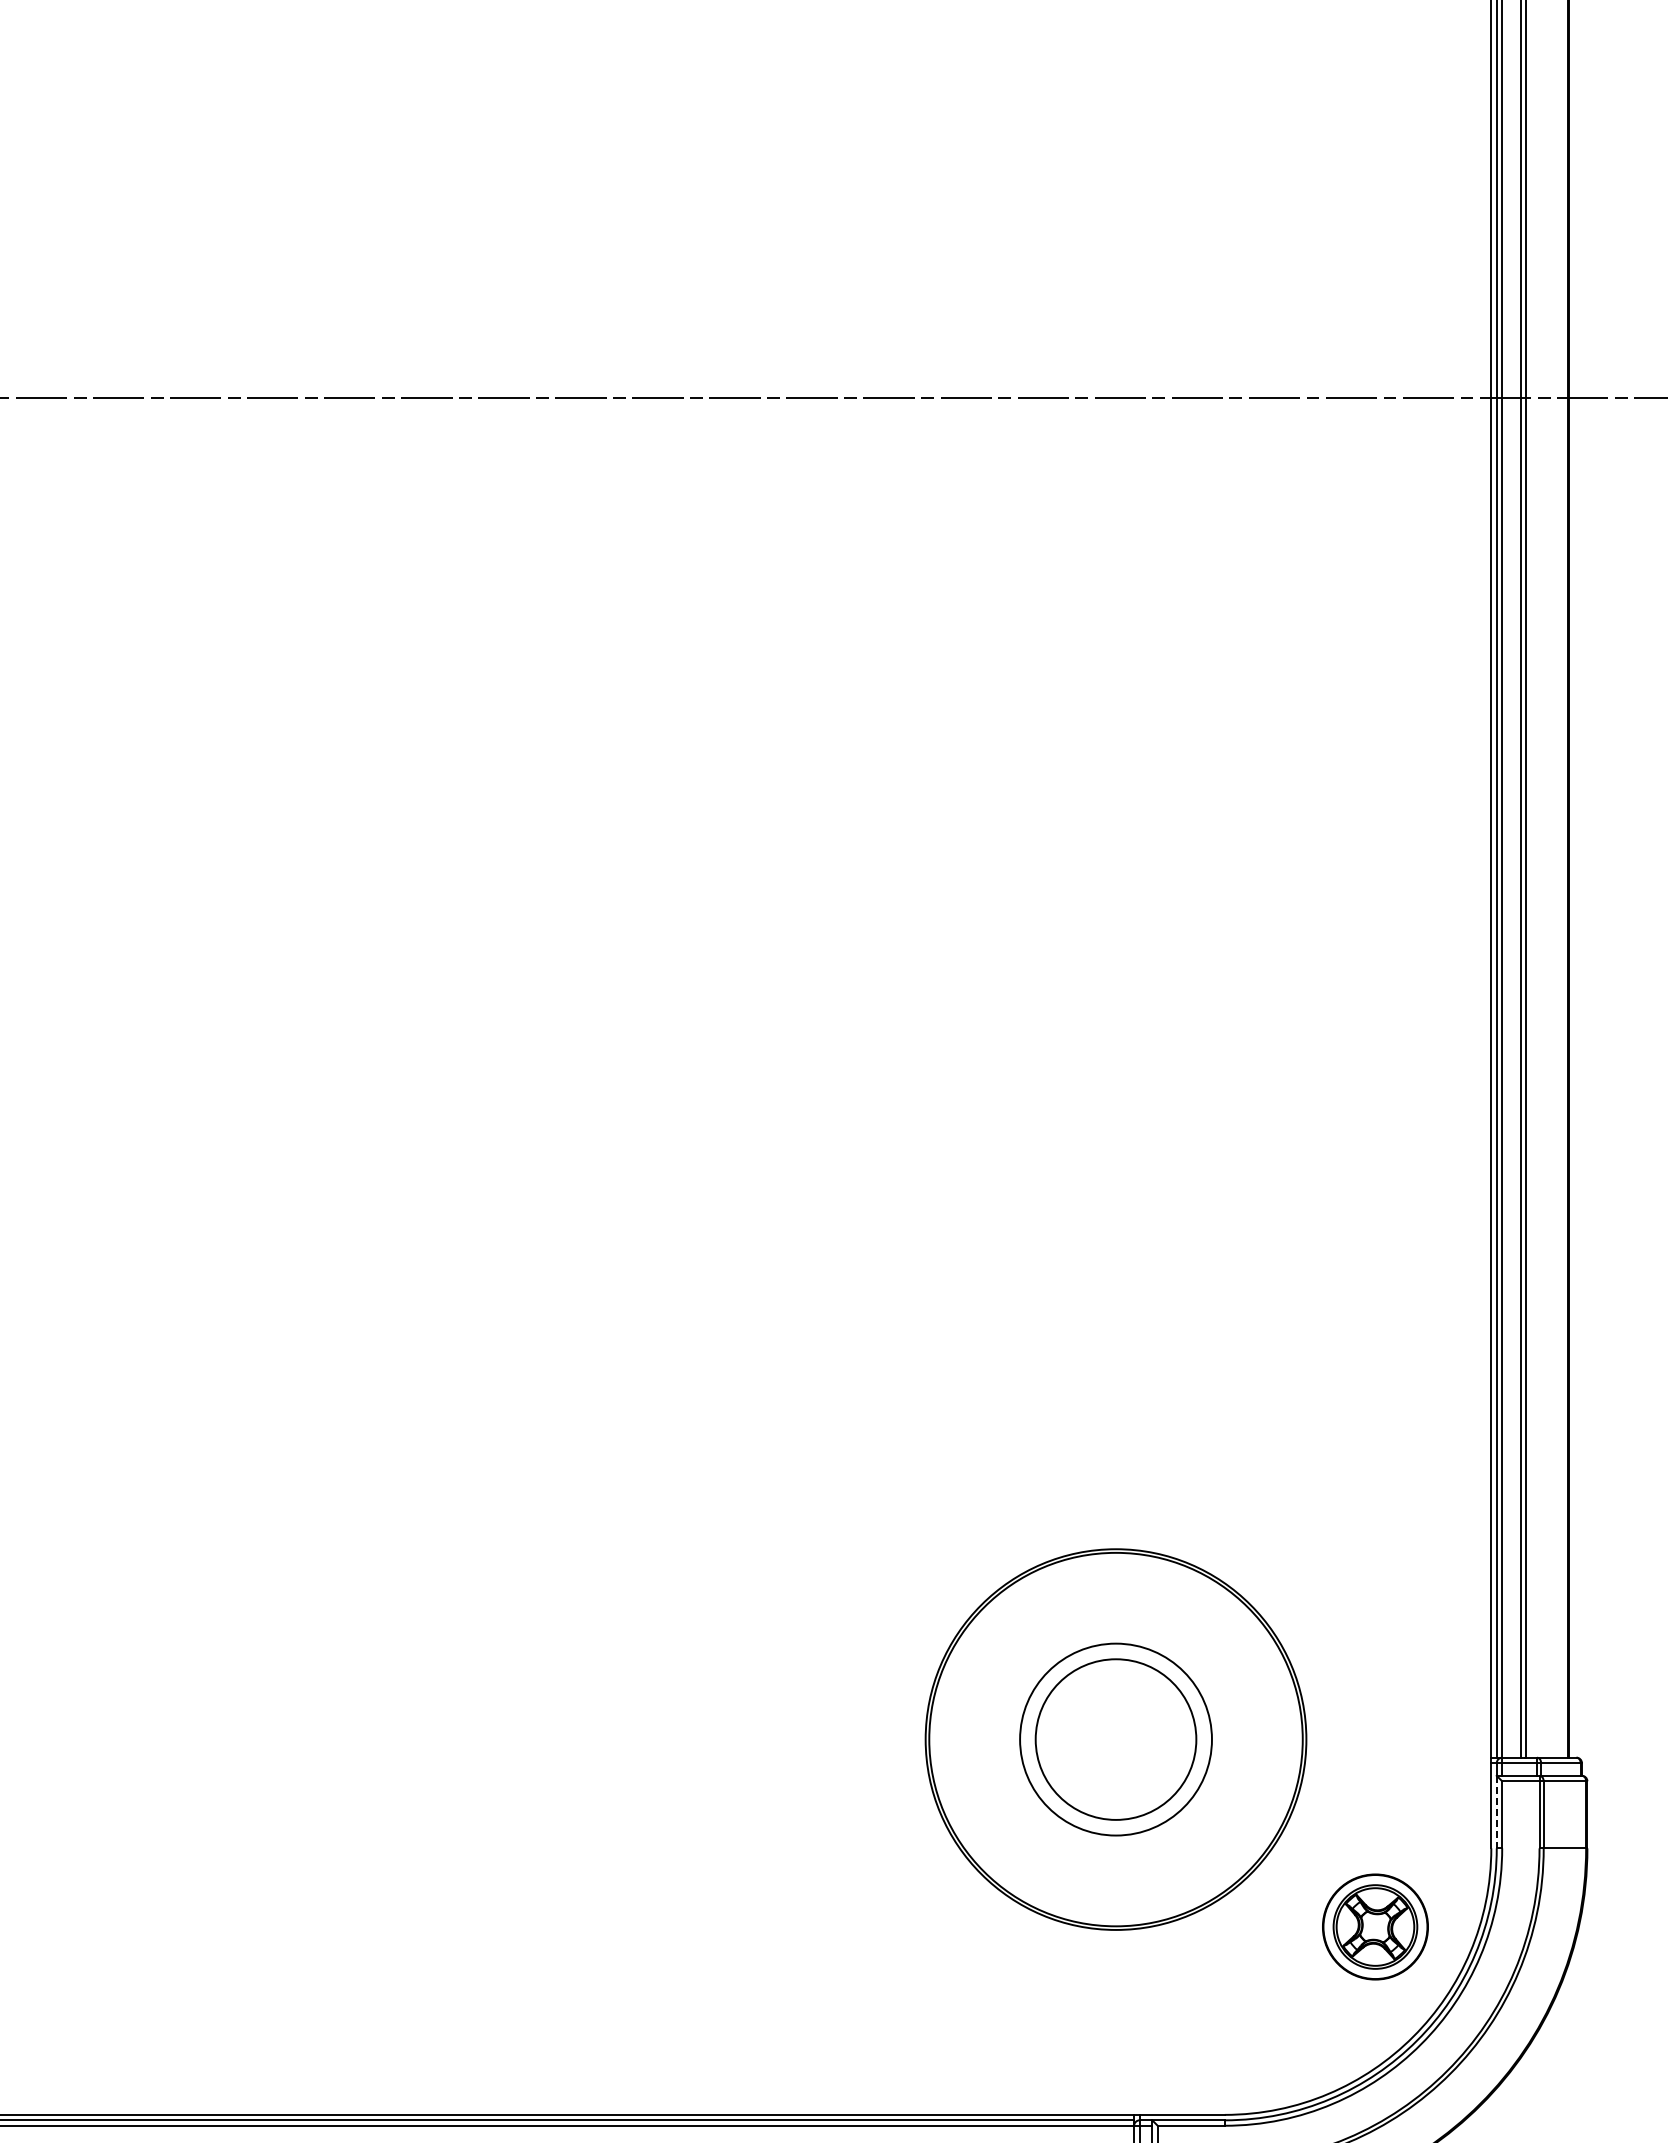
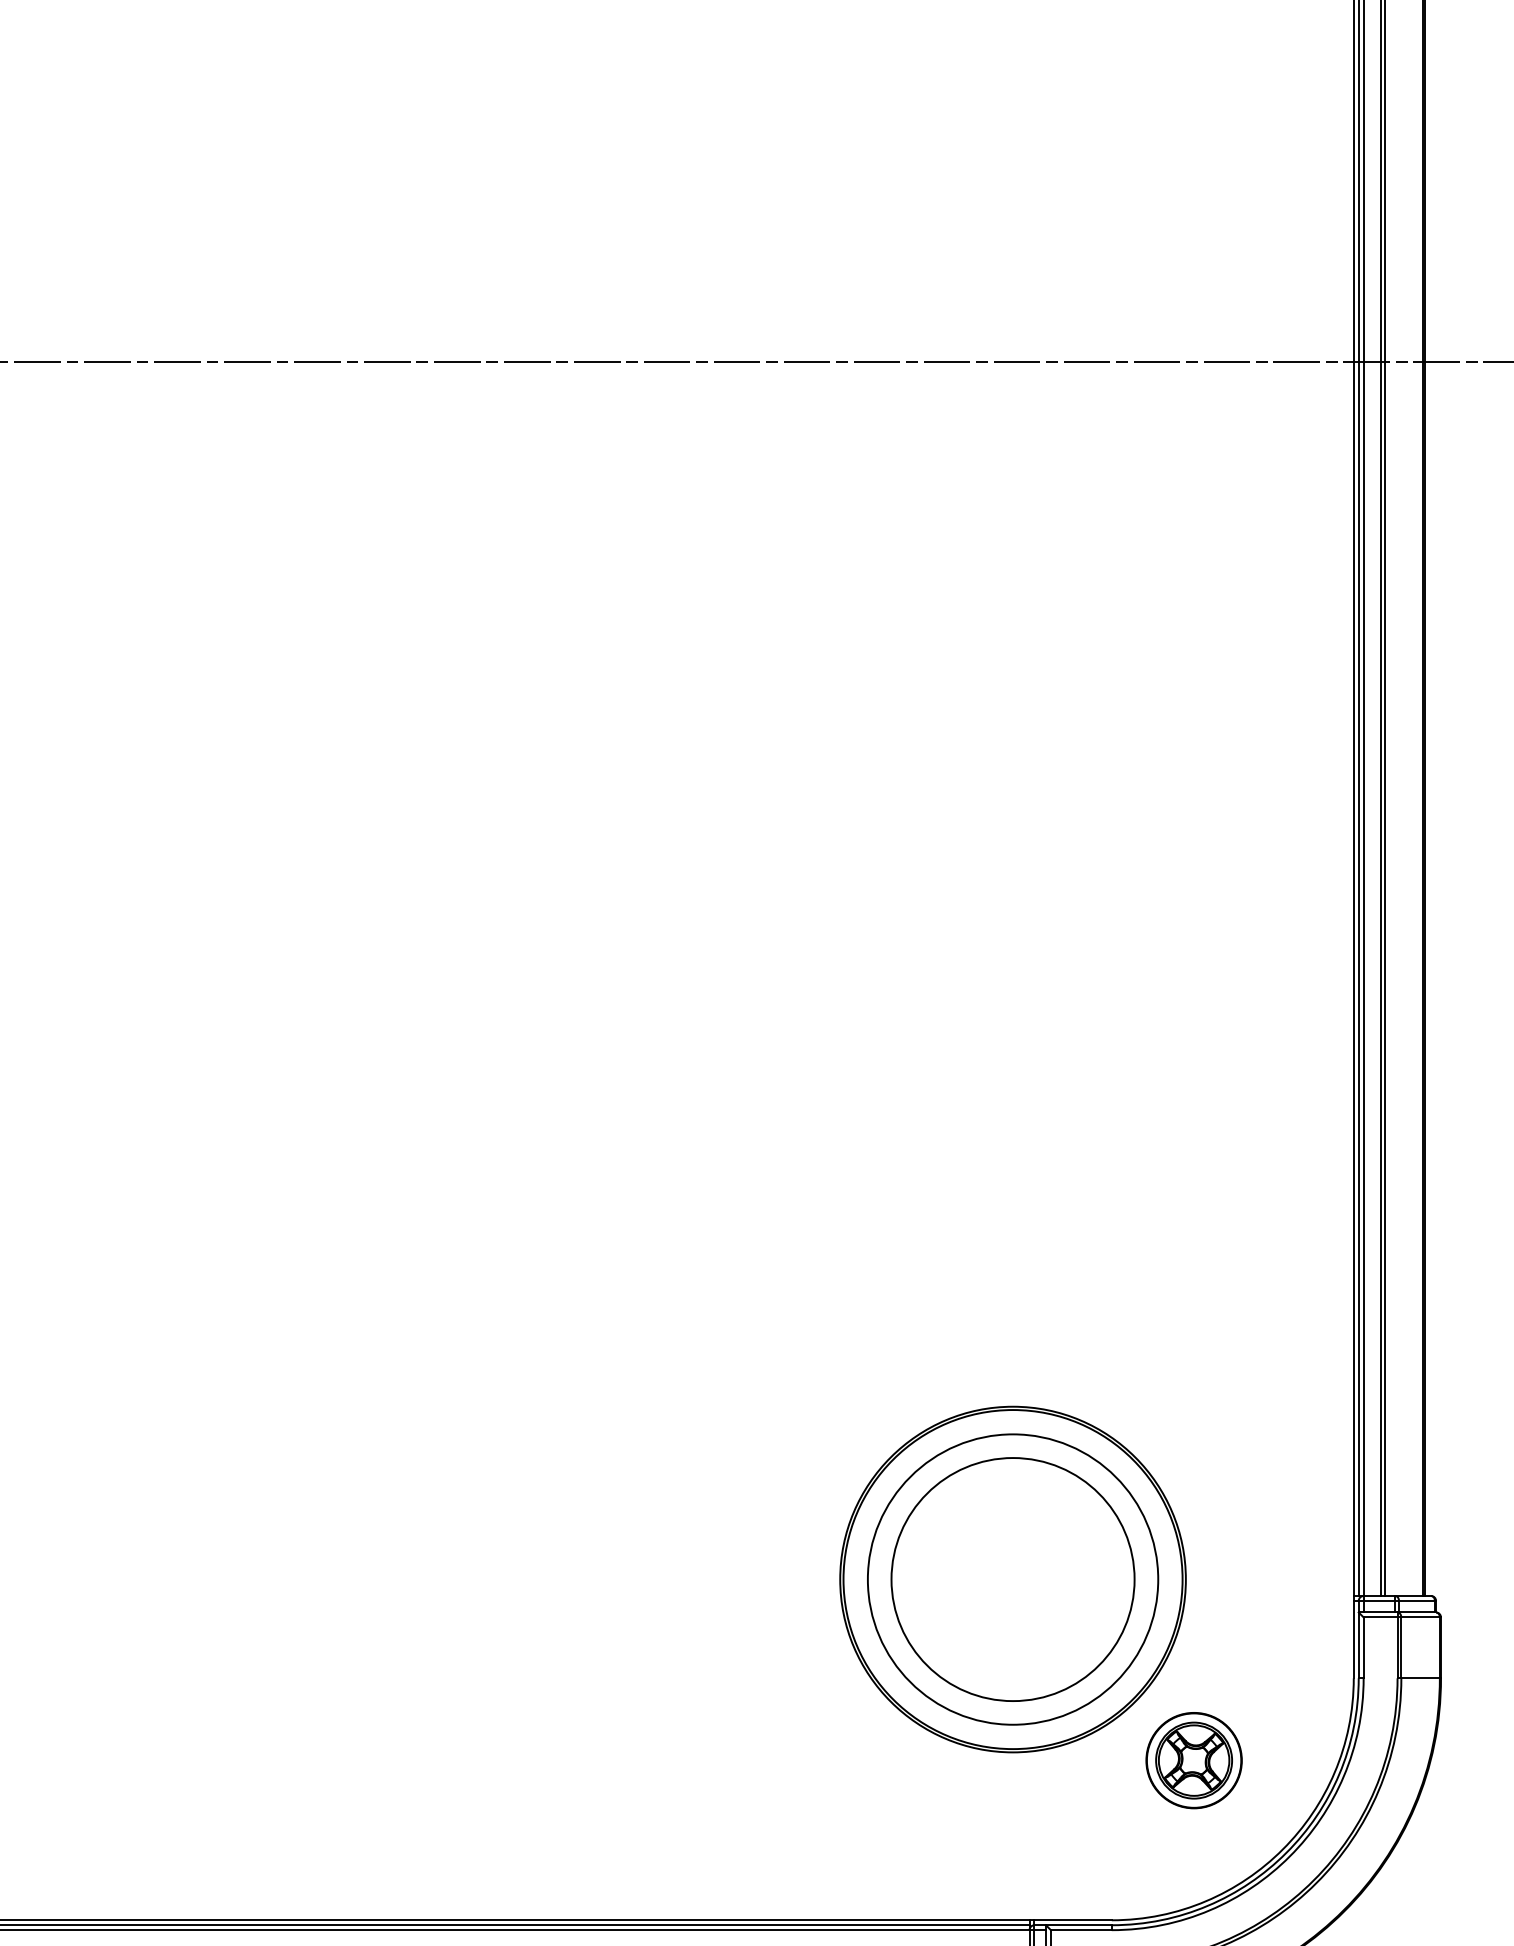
circle: (1115, 1739) -> (1012, 1579), size x1.67
circle: (1115, 1739) -> (1012, 1579), size x1.67
line: (1496, 1812) -> (1358, 1645), dashed -> solid
part: (1375, 1926) -> (1194, 1760), moved

